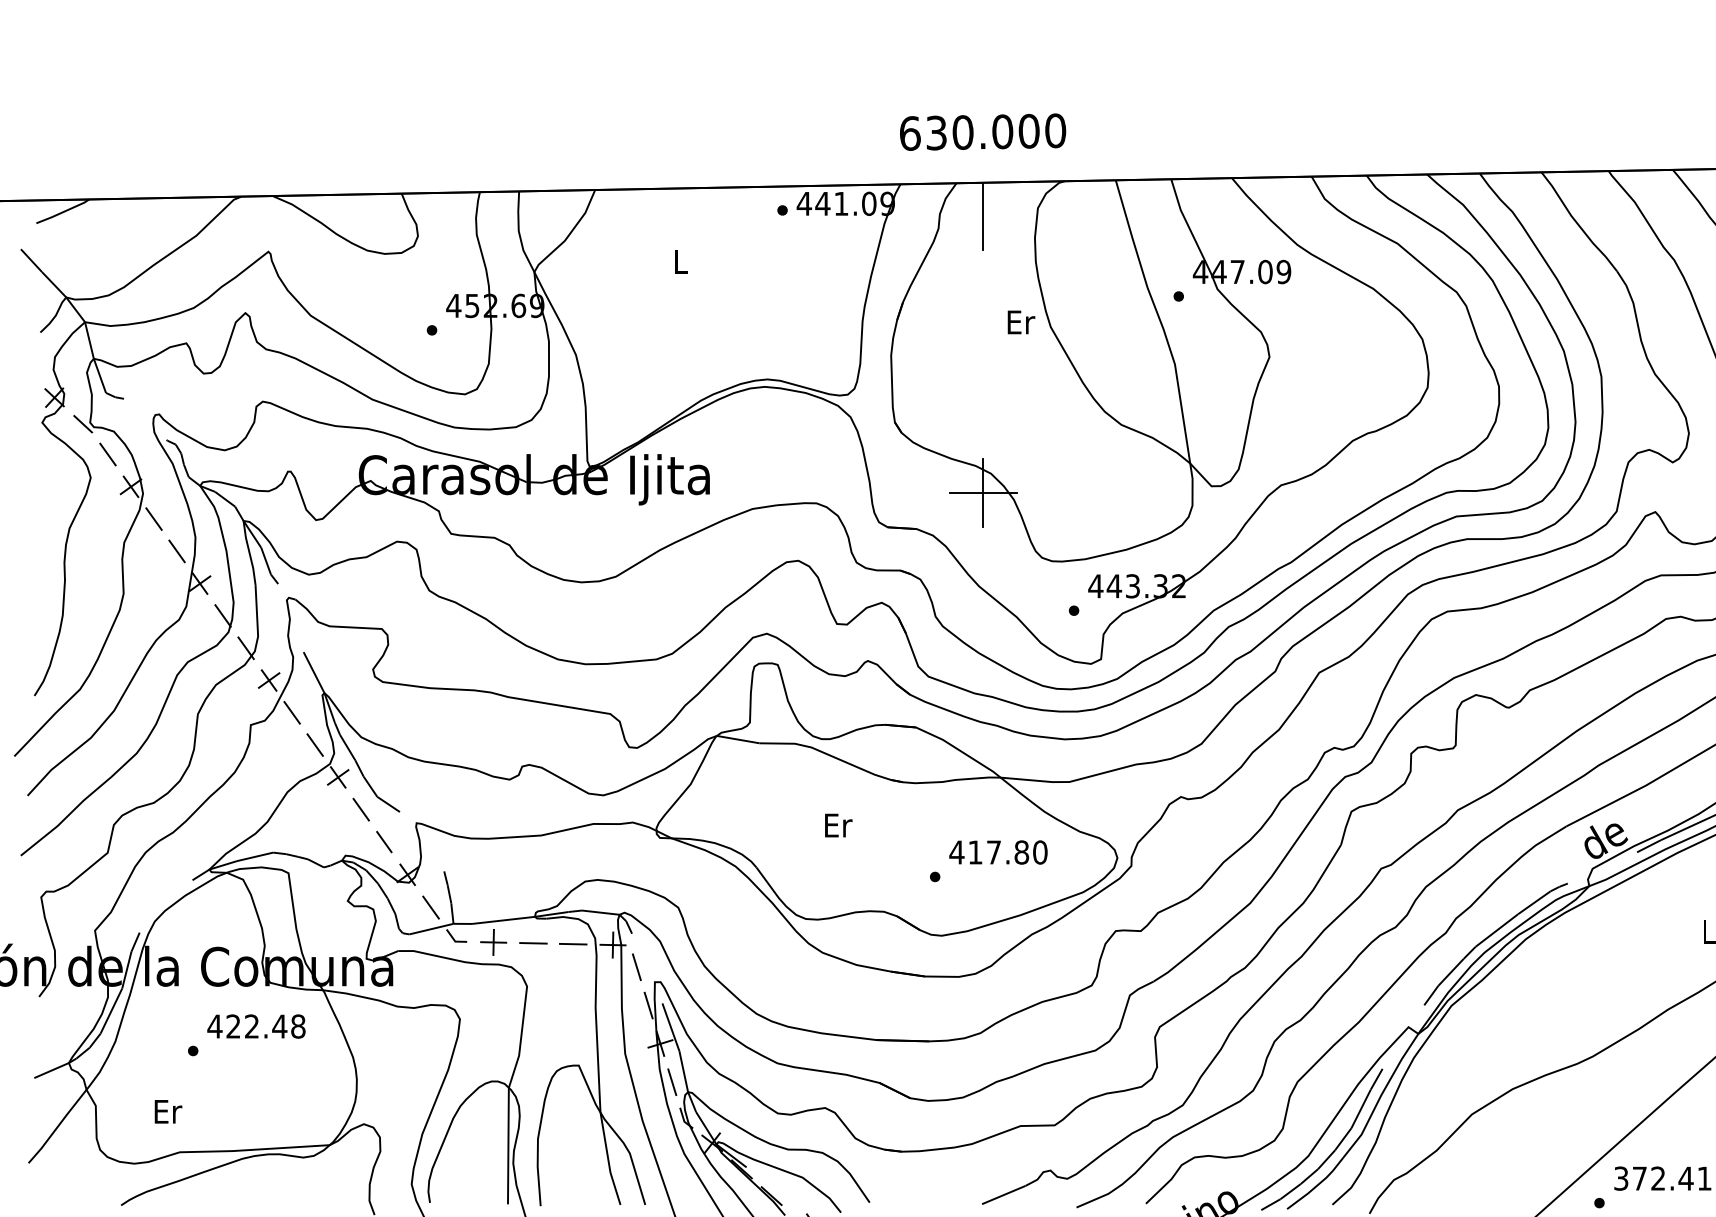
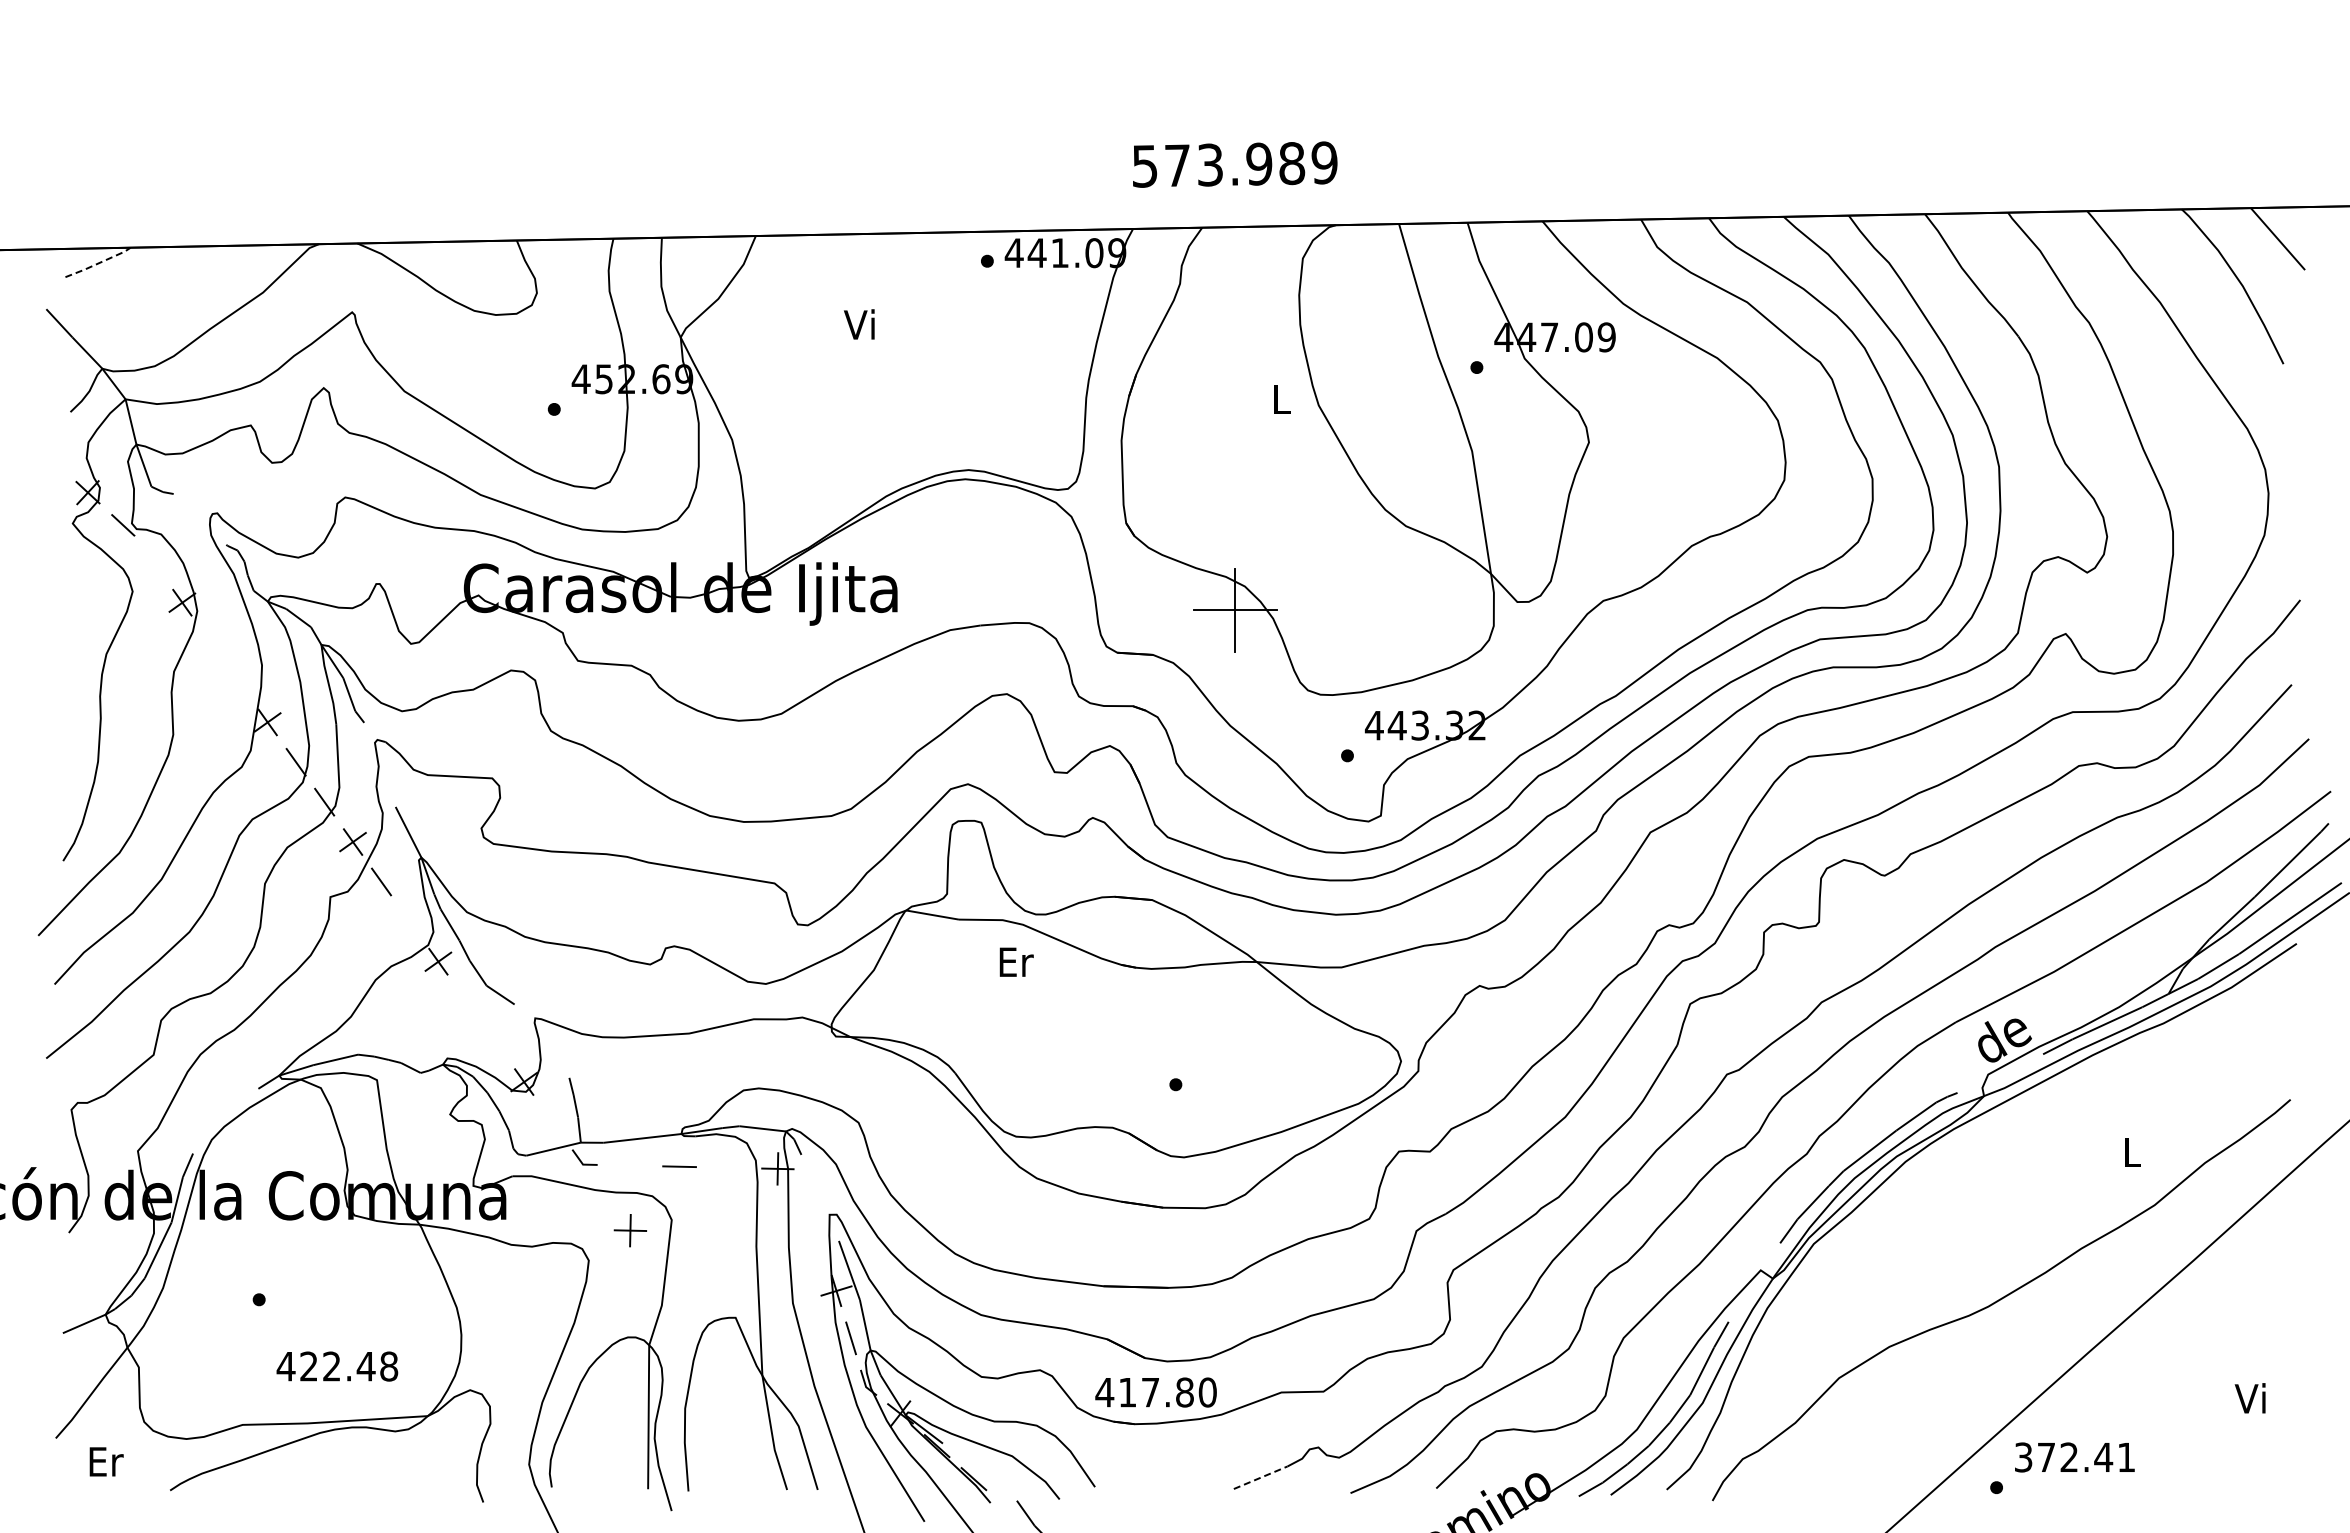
text: (982, 132) -> (1234, 164), 630.000 -> 573.989
line: (63, 212) -> (99, 263), solid -> dashed
line: (983, 216) -> (1235, 268), removed
text: (678, 261) -> (858, 324), L -> Vi
text: (1021, 322) -> (1282, 399), Er -> L
line: (107, 454) -> (153, 562), removed
line: (153, 519) -> (210, 642), removed
line: (176, 551) -> (238, 682), removed
line: (314, 744) -> (409, 921), removed
line: (360, 809) -> (466, 1001), removed
text: (838, 824) -> (1016, 961), moved
line: (384, 841) -> (495, 1041), removed
text: (997, 852) -> (1155, 1392), moved
line: (430, 907) -> (552, 1122), removed
part: (492, 942) -> (629, 1230), moved
line: (573, 943) -> (728, 1167), removed
line: (636, 967) -> (807, 1196), removed
line: (648, 1005) -> (821, 1243), removed
text: (256, 1026) -> (337, 1366), moved
text: (168, 1111) -> (106, 1461), moved
line: (1004, 1194) -> (1261, 1477), solid -> dashed

